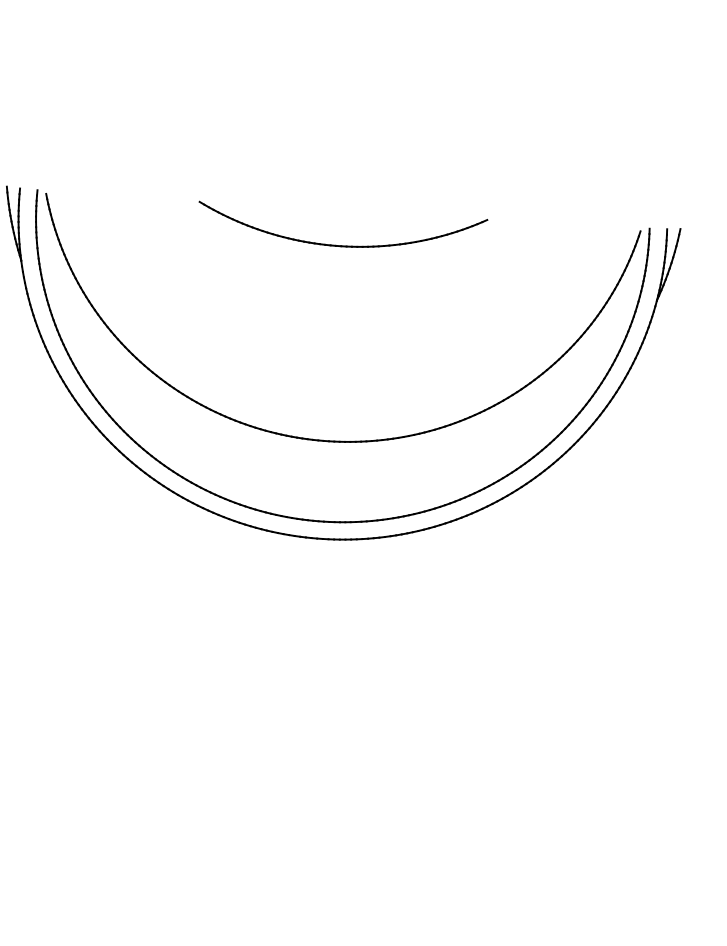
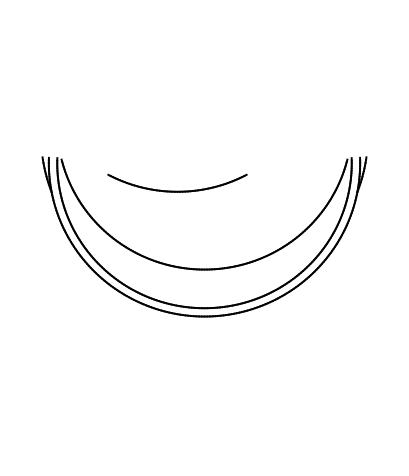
part: (341, 243) -> (177, 190), moved

